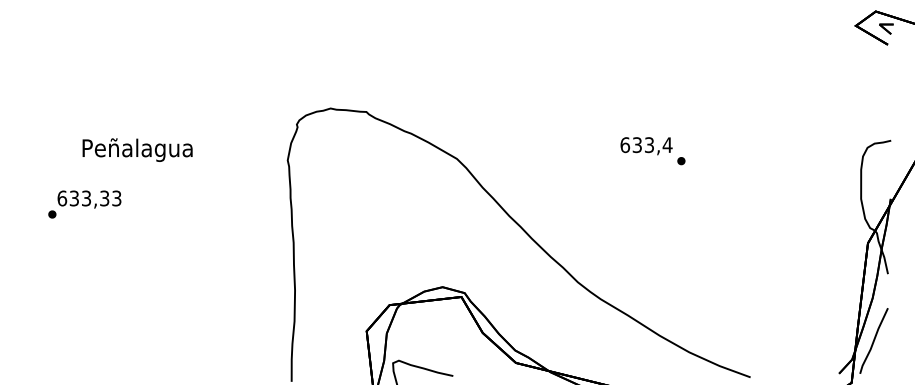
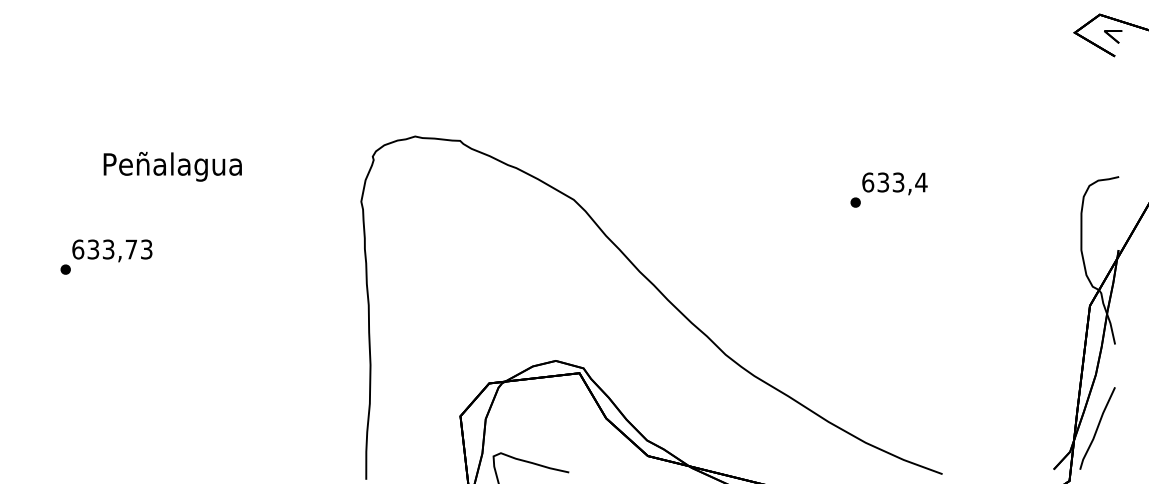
text: (646, 145) -> (894, 183), moved
text: (137, 149) -> (172, 166), moved
text: (104, 198) -> (131, 249), 633,33 -> 633,73

